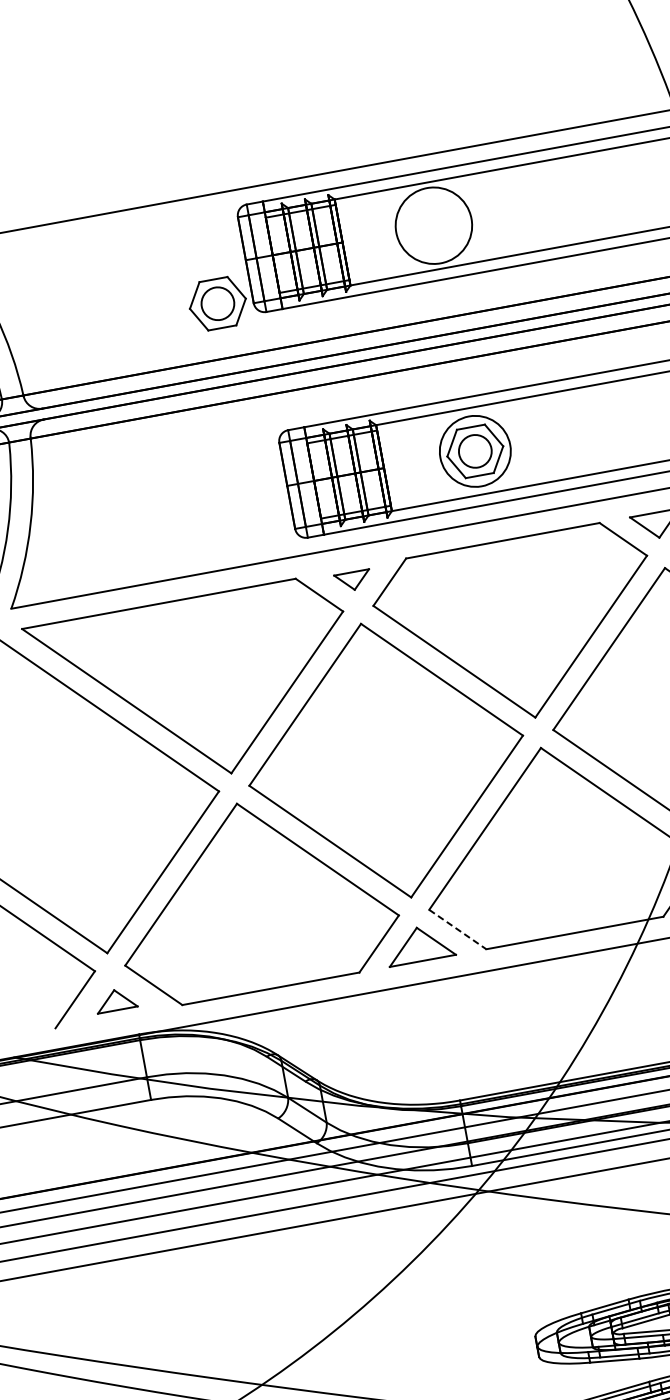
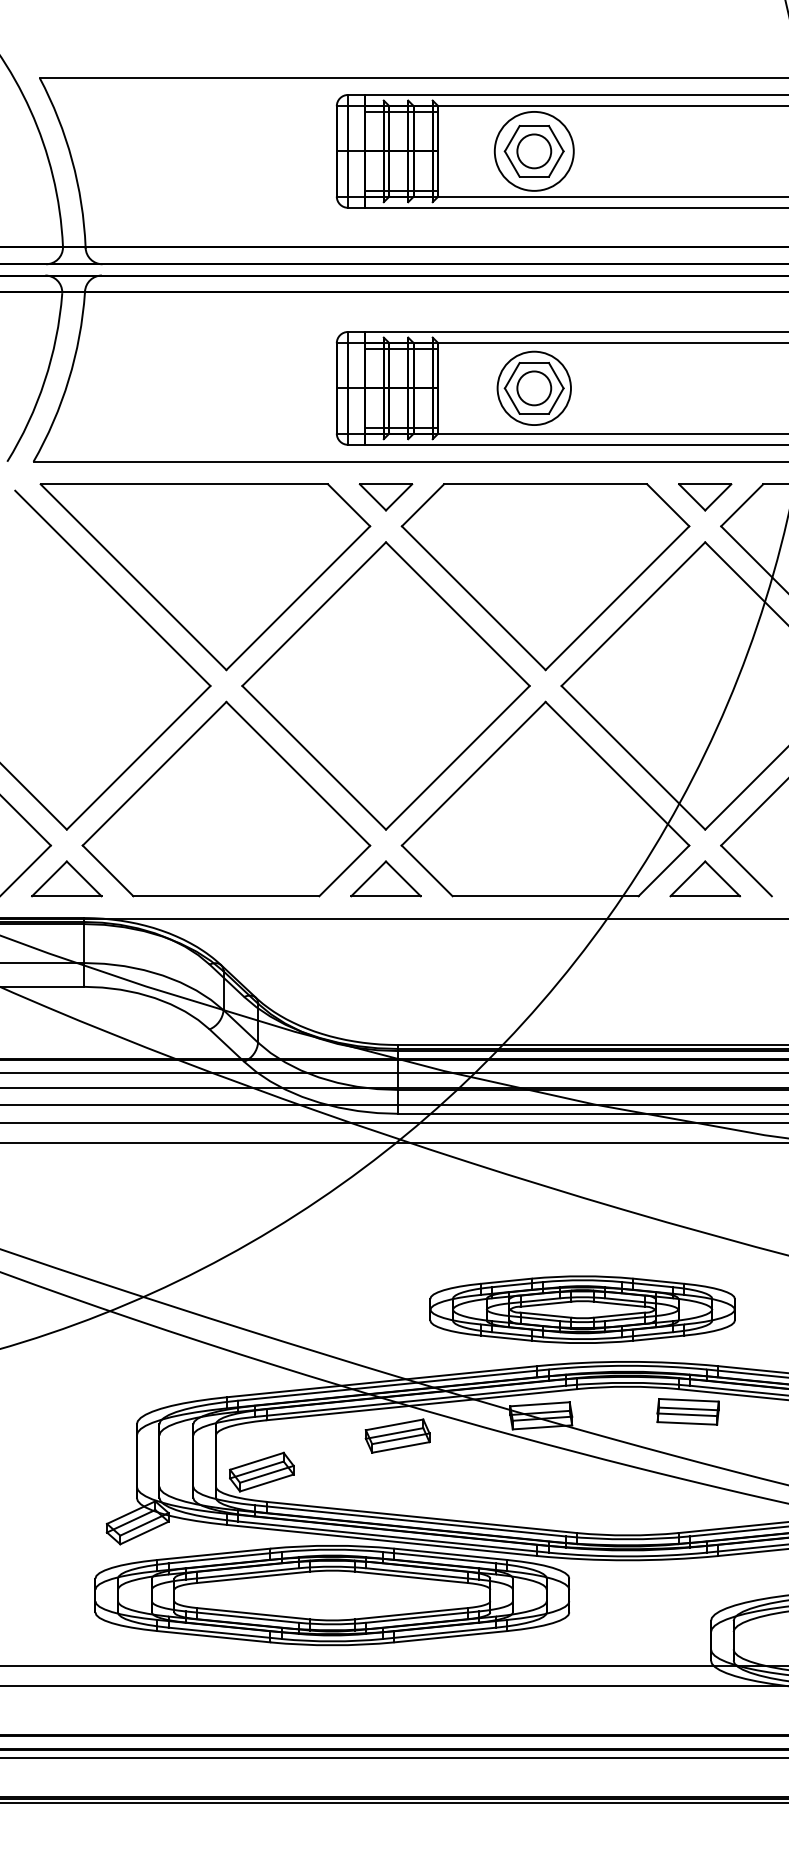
part: (217, 303) -> (533, 151), moved
part: (352, 581) -> (385, 497), size x1.43
line: (457, 929) -> (427, 870), dashed -> solid
part: (115, 999) -> (66, 878), size x1.67

